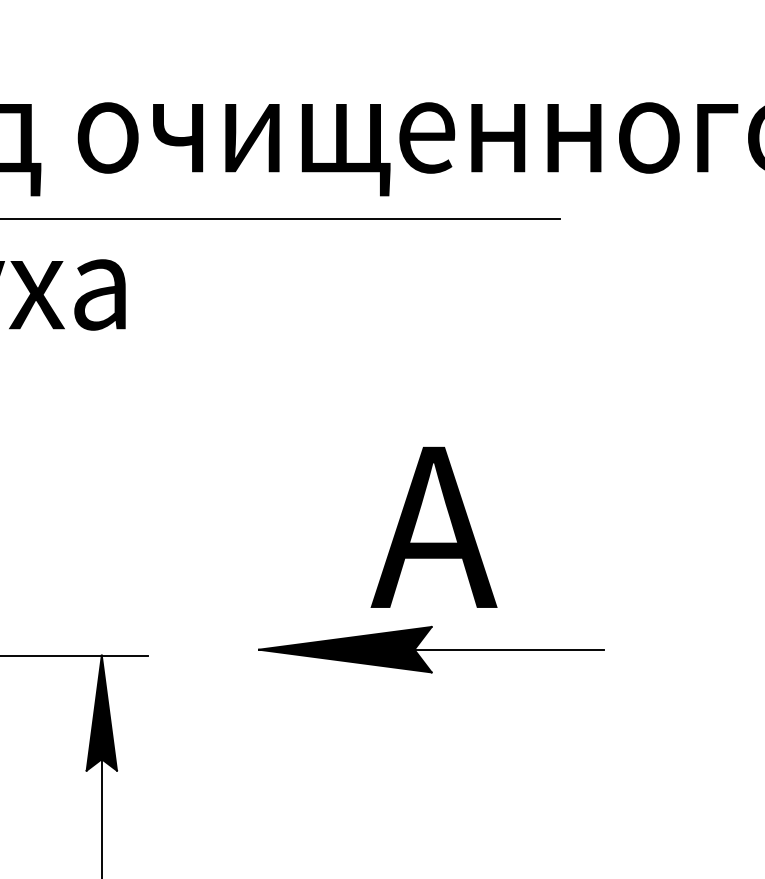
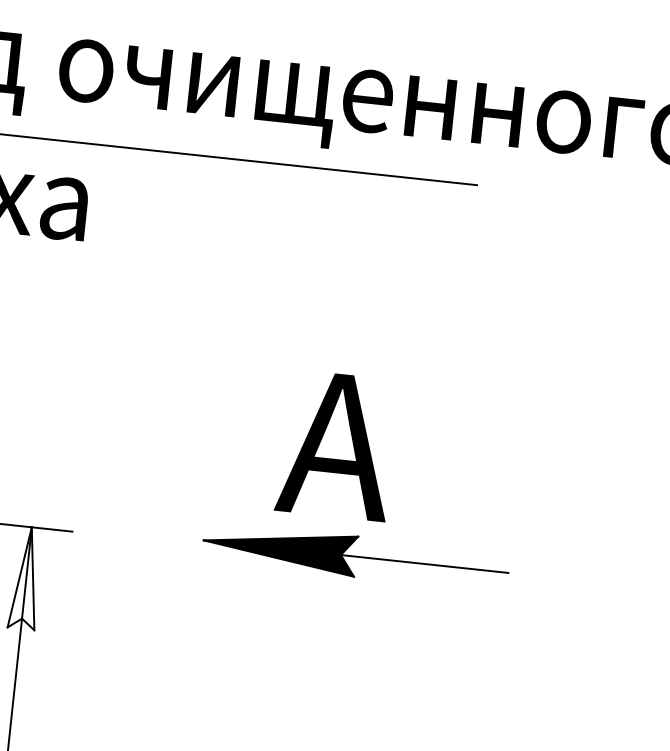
part: (431, 649) -> (355, 556), moved
fill: (101, 712) -> (26, 577), removed

